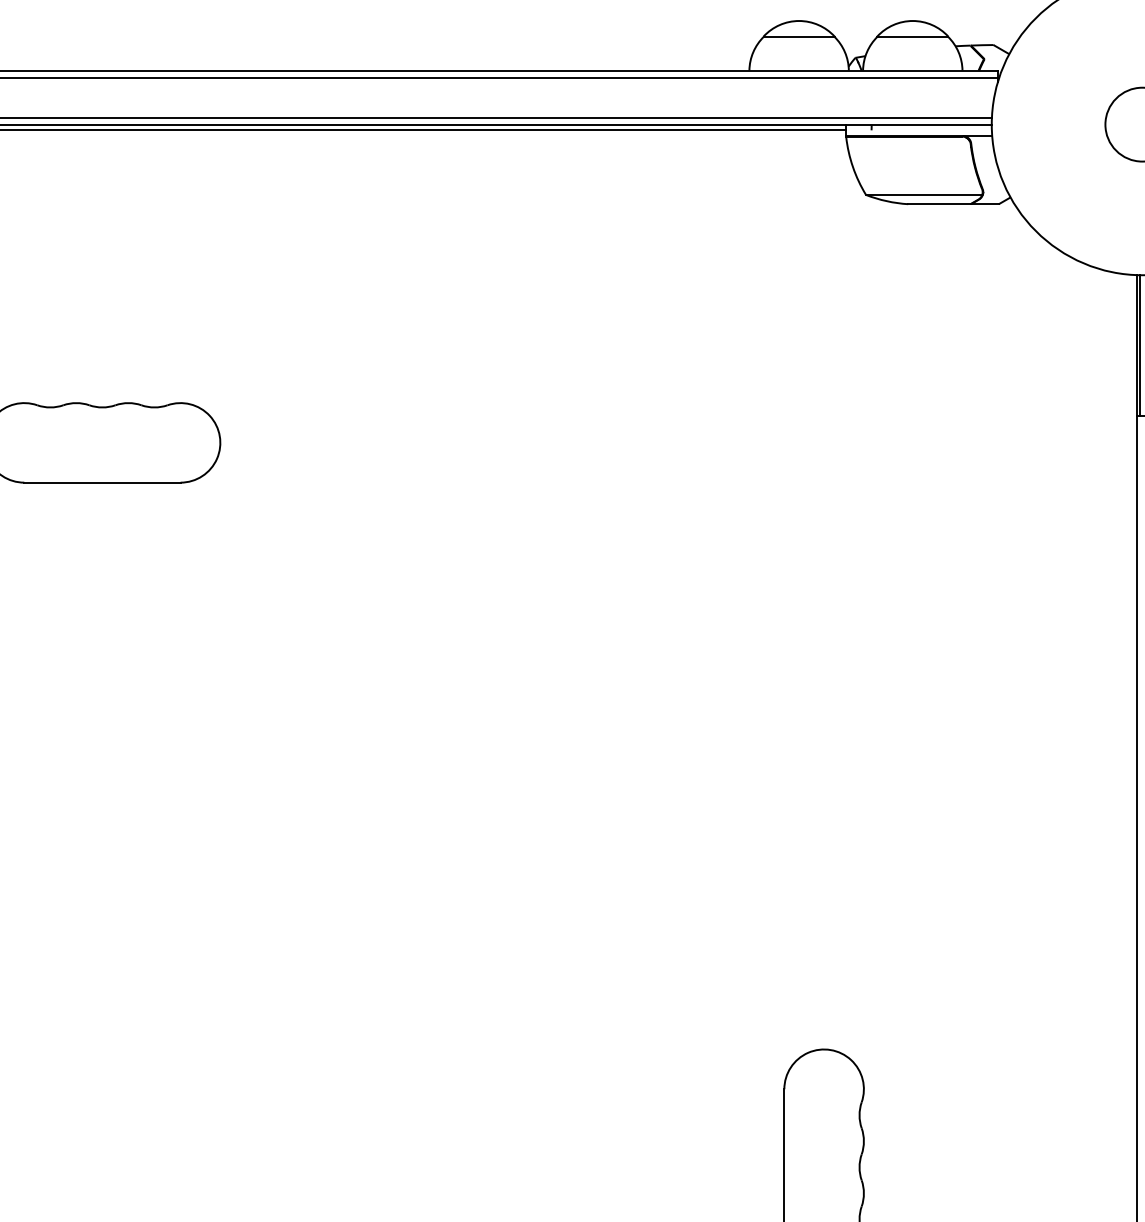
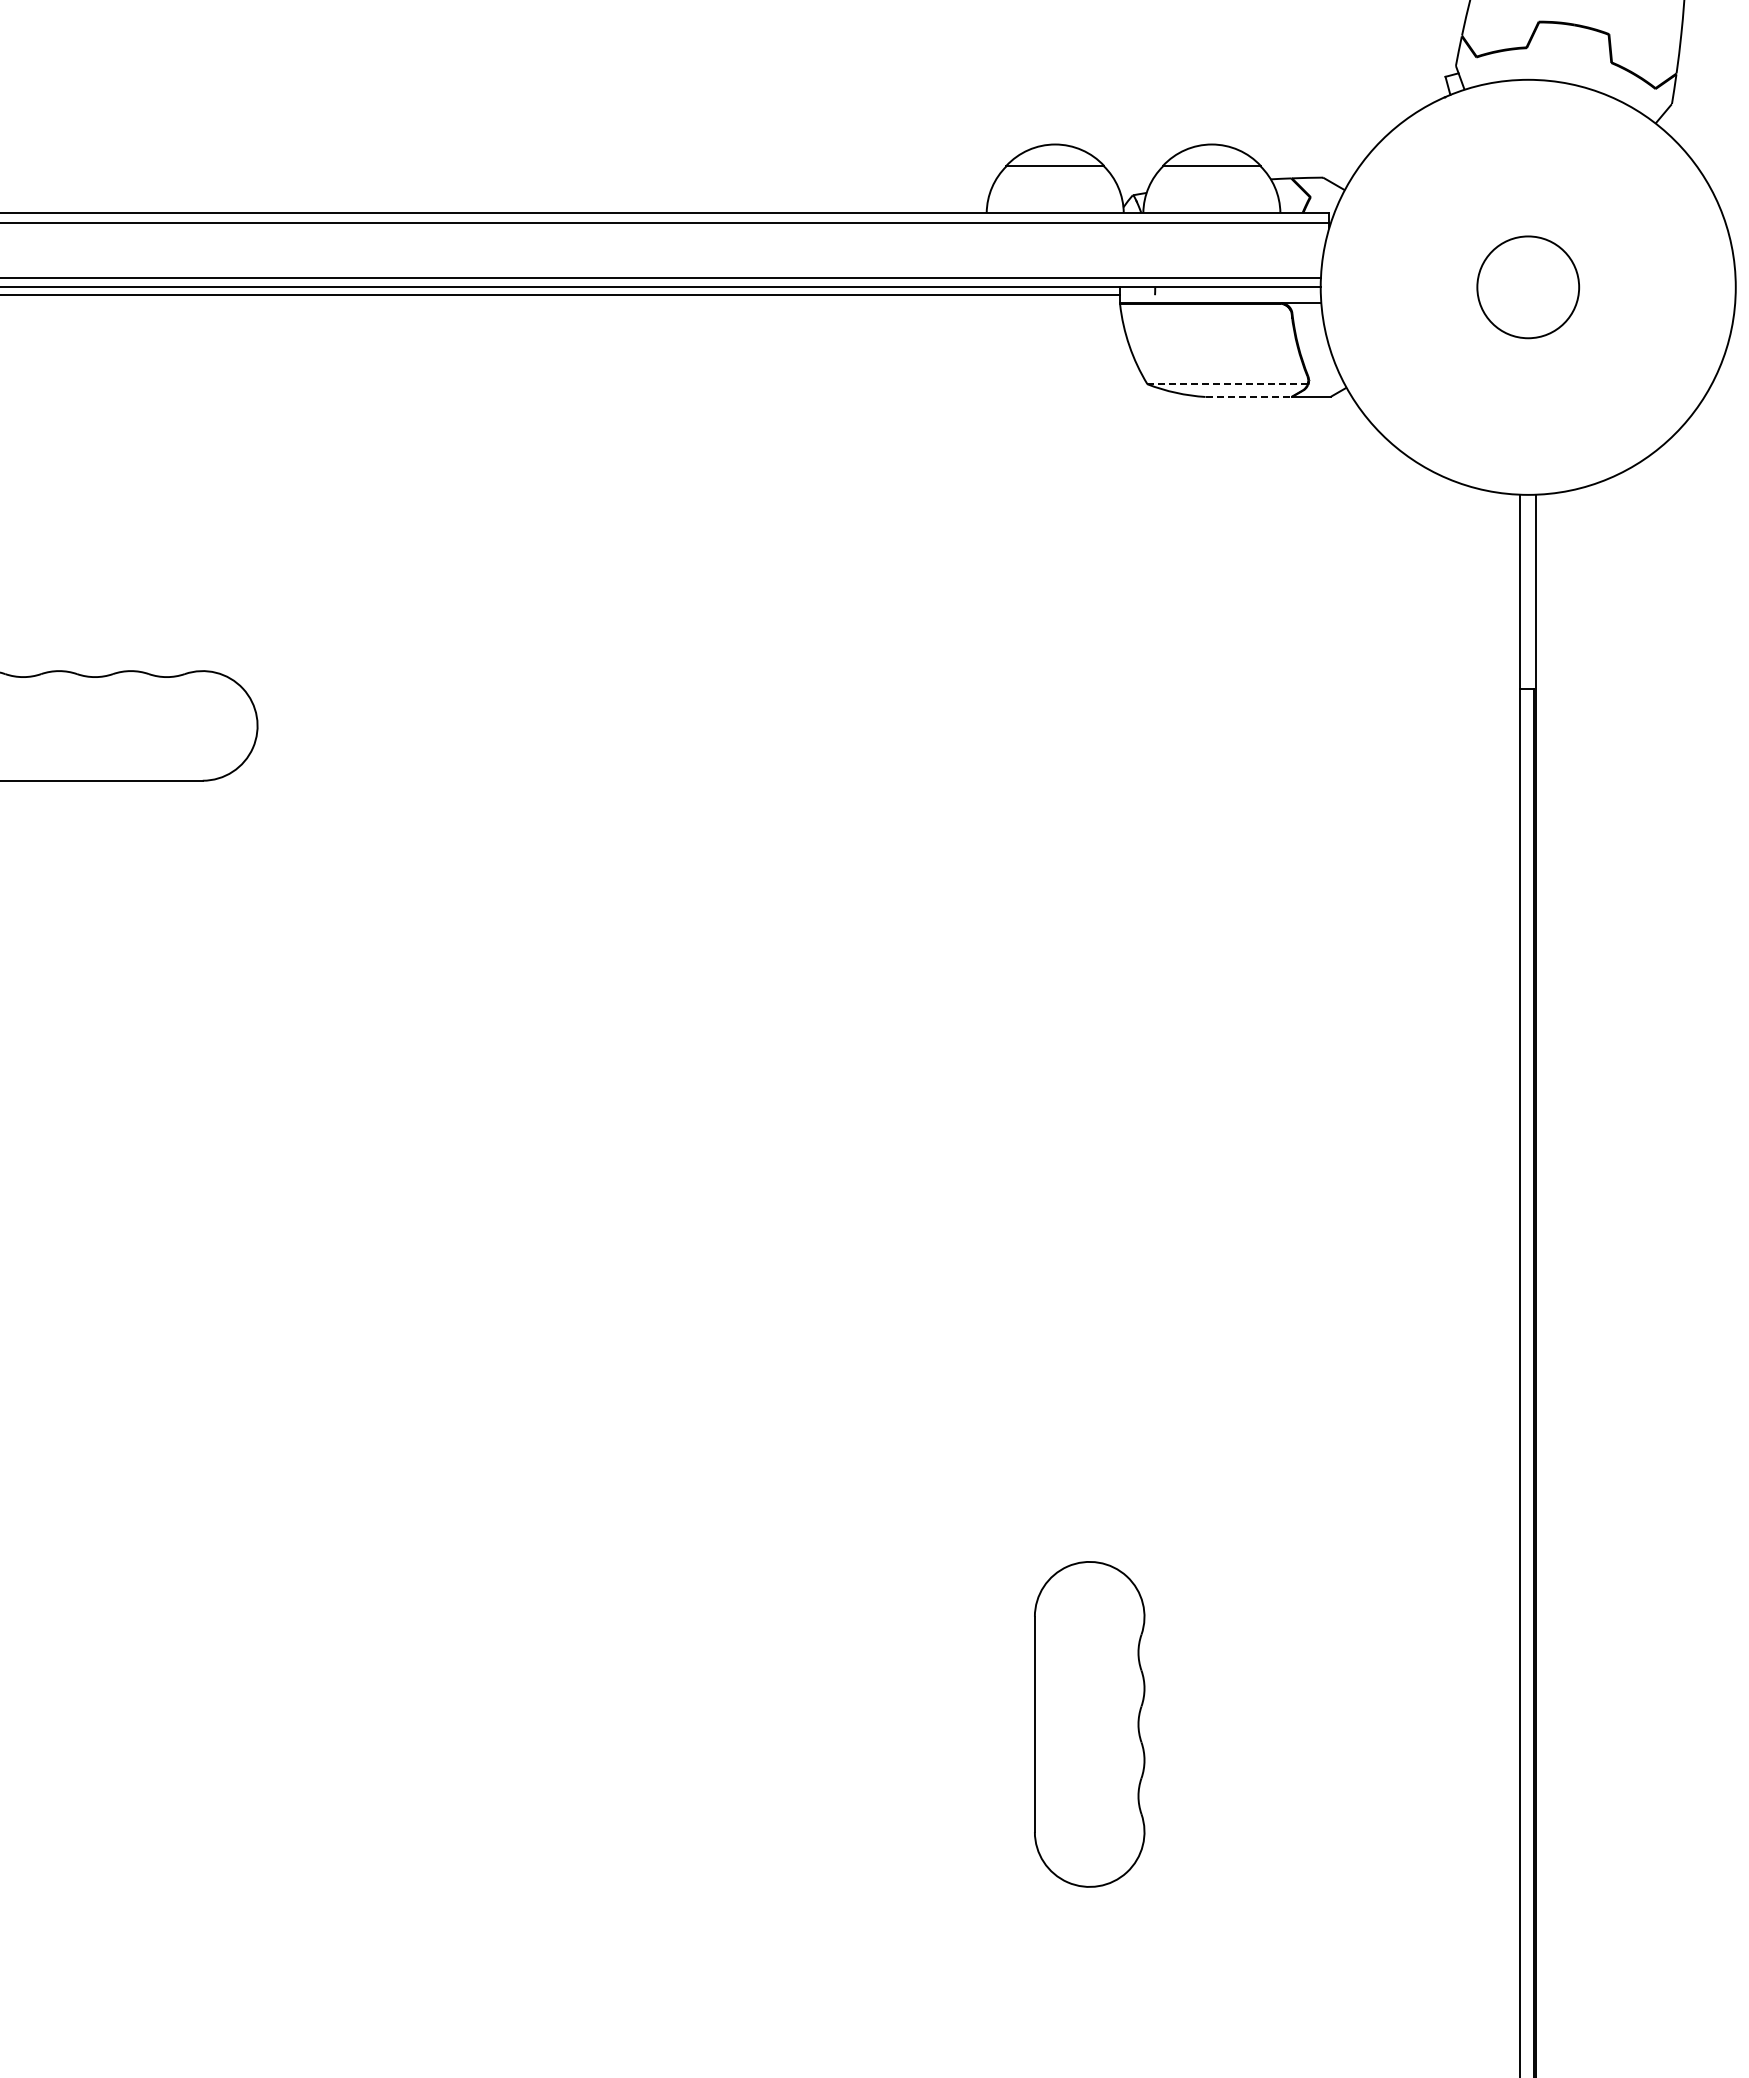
line: (924, 195) -> (1228, 384), solid -> dashed
line: (939, 204) -> (1248, 397), solid -> dashed
line: (1139, 345) -> (1524, 591), removed

